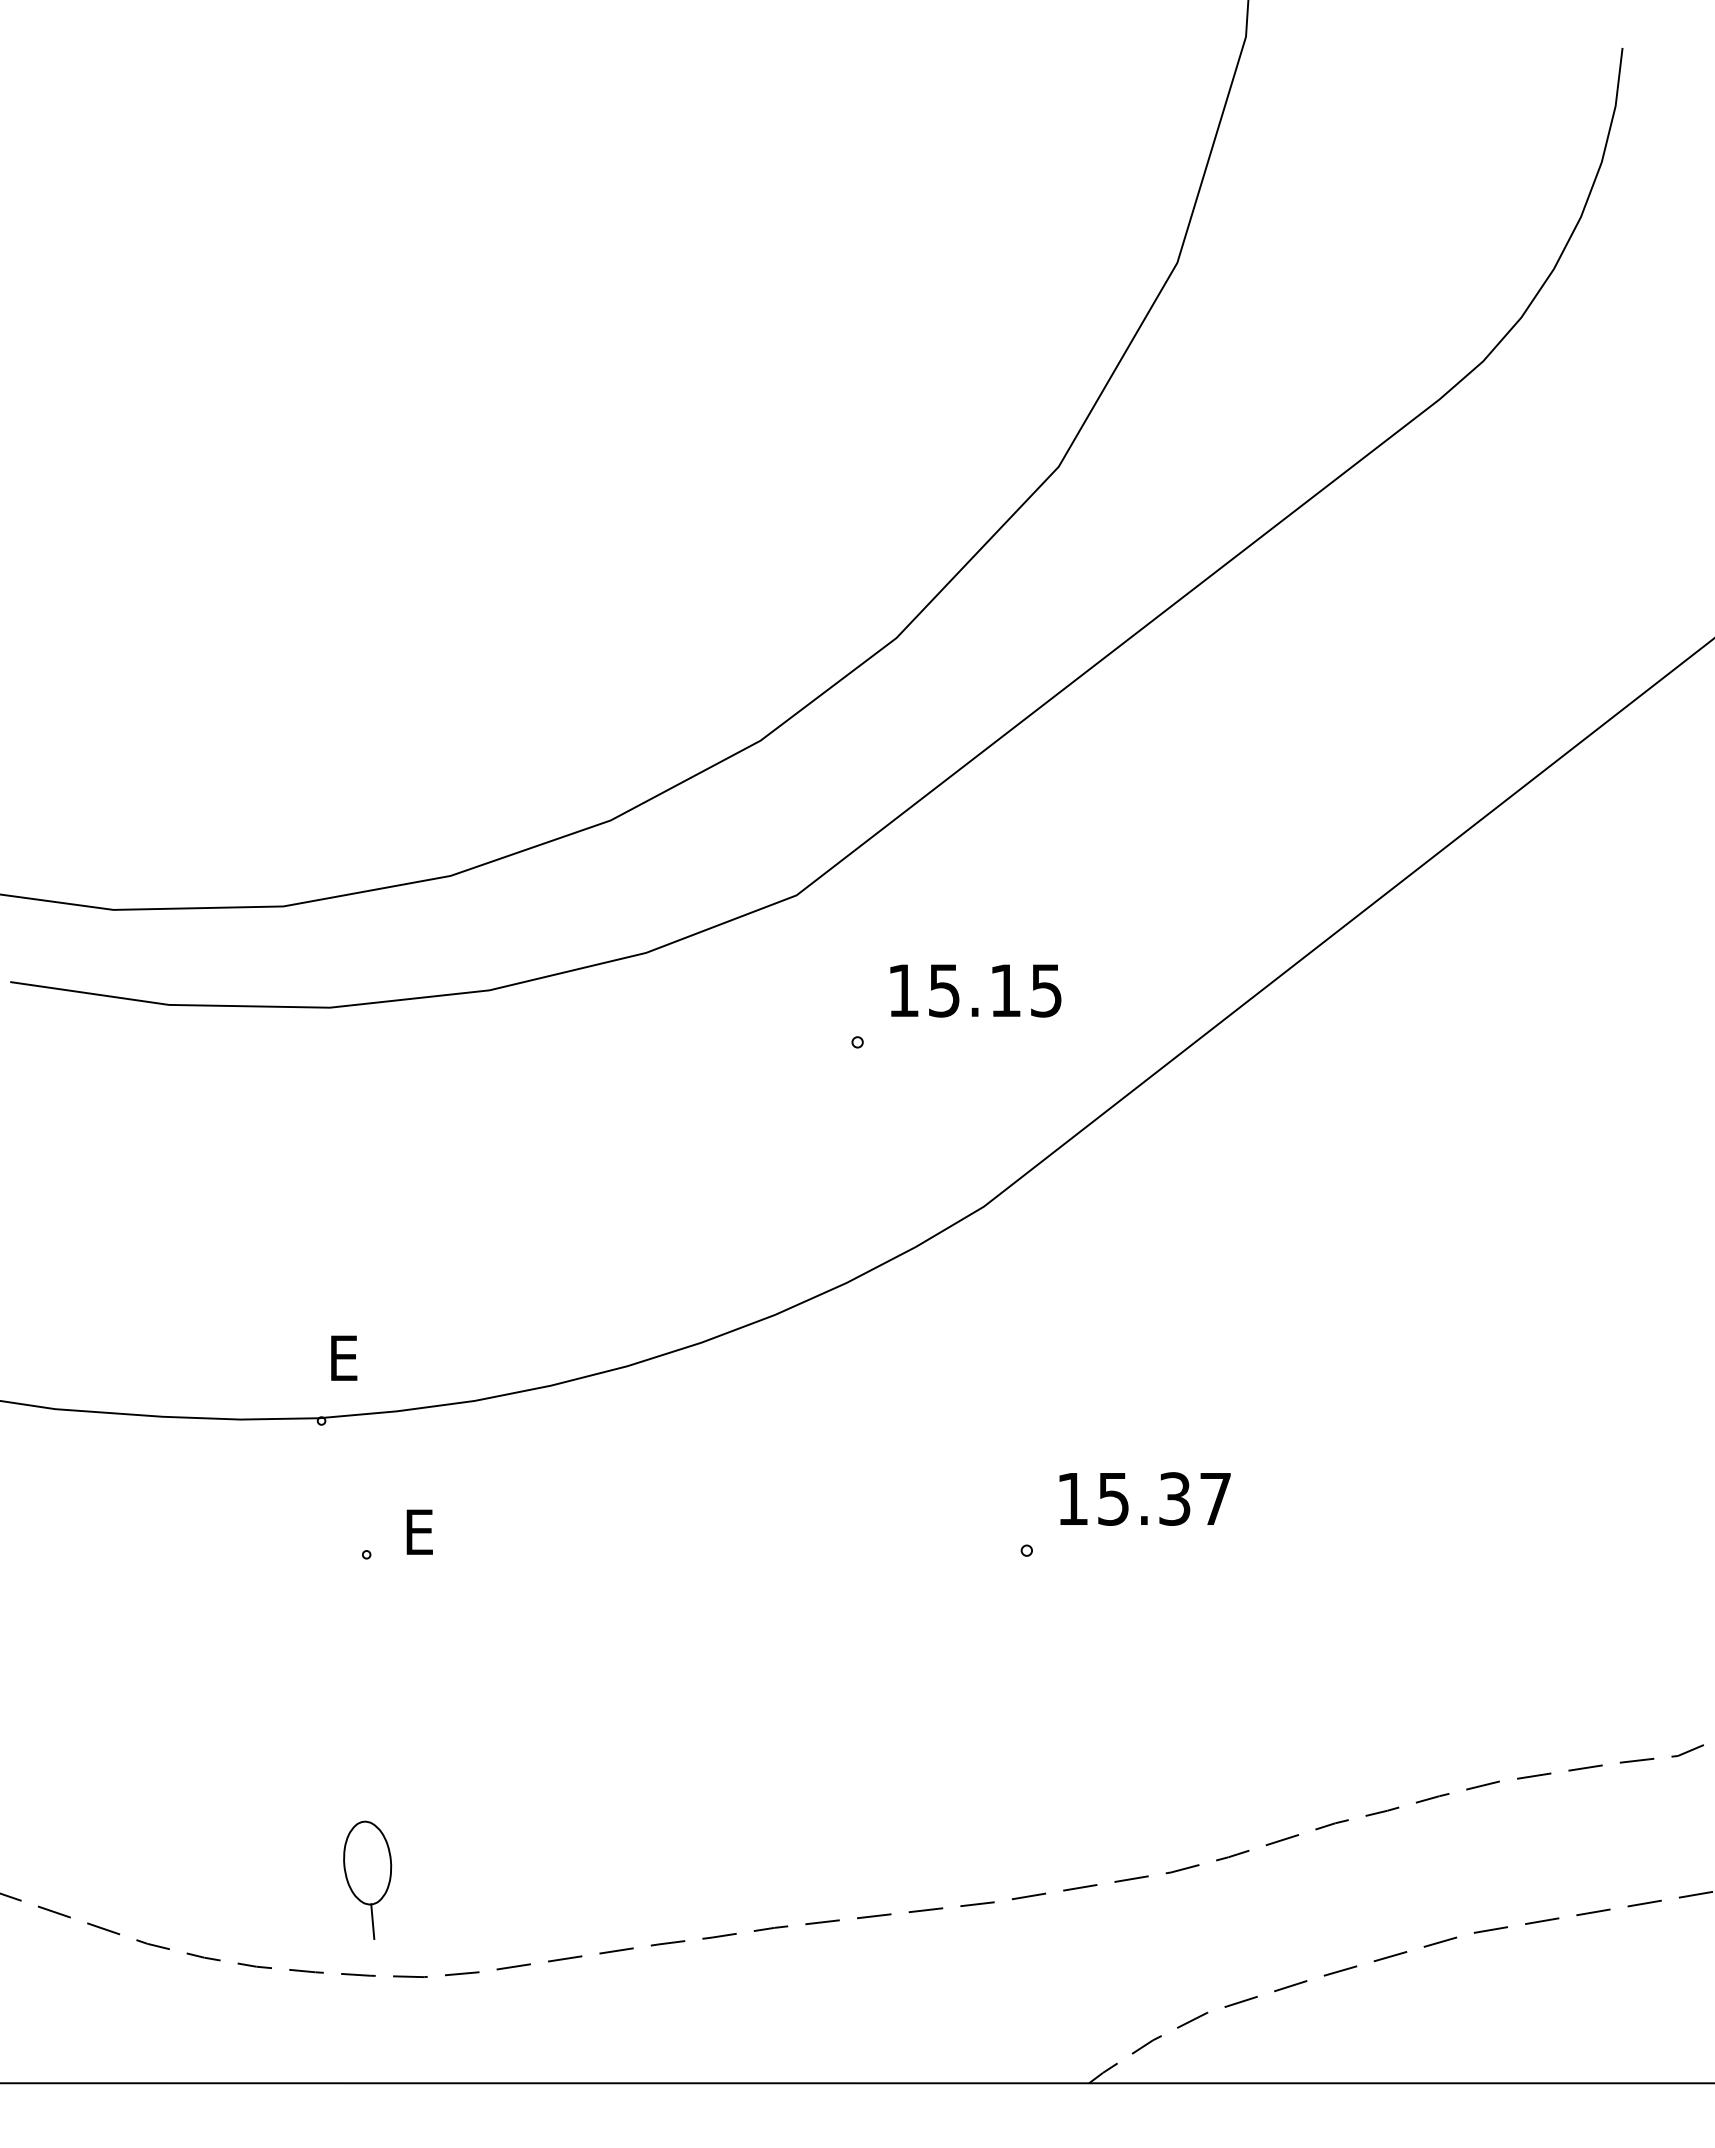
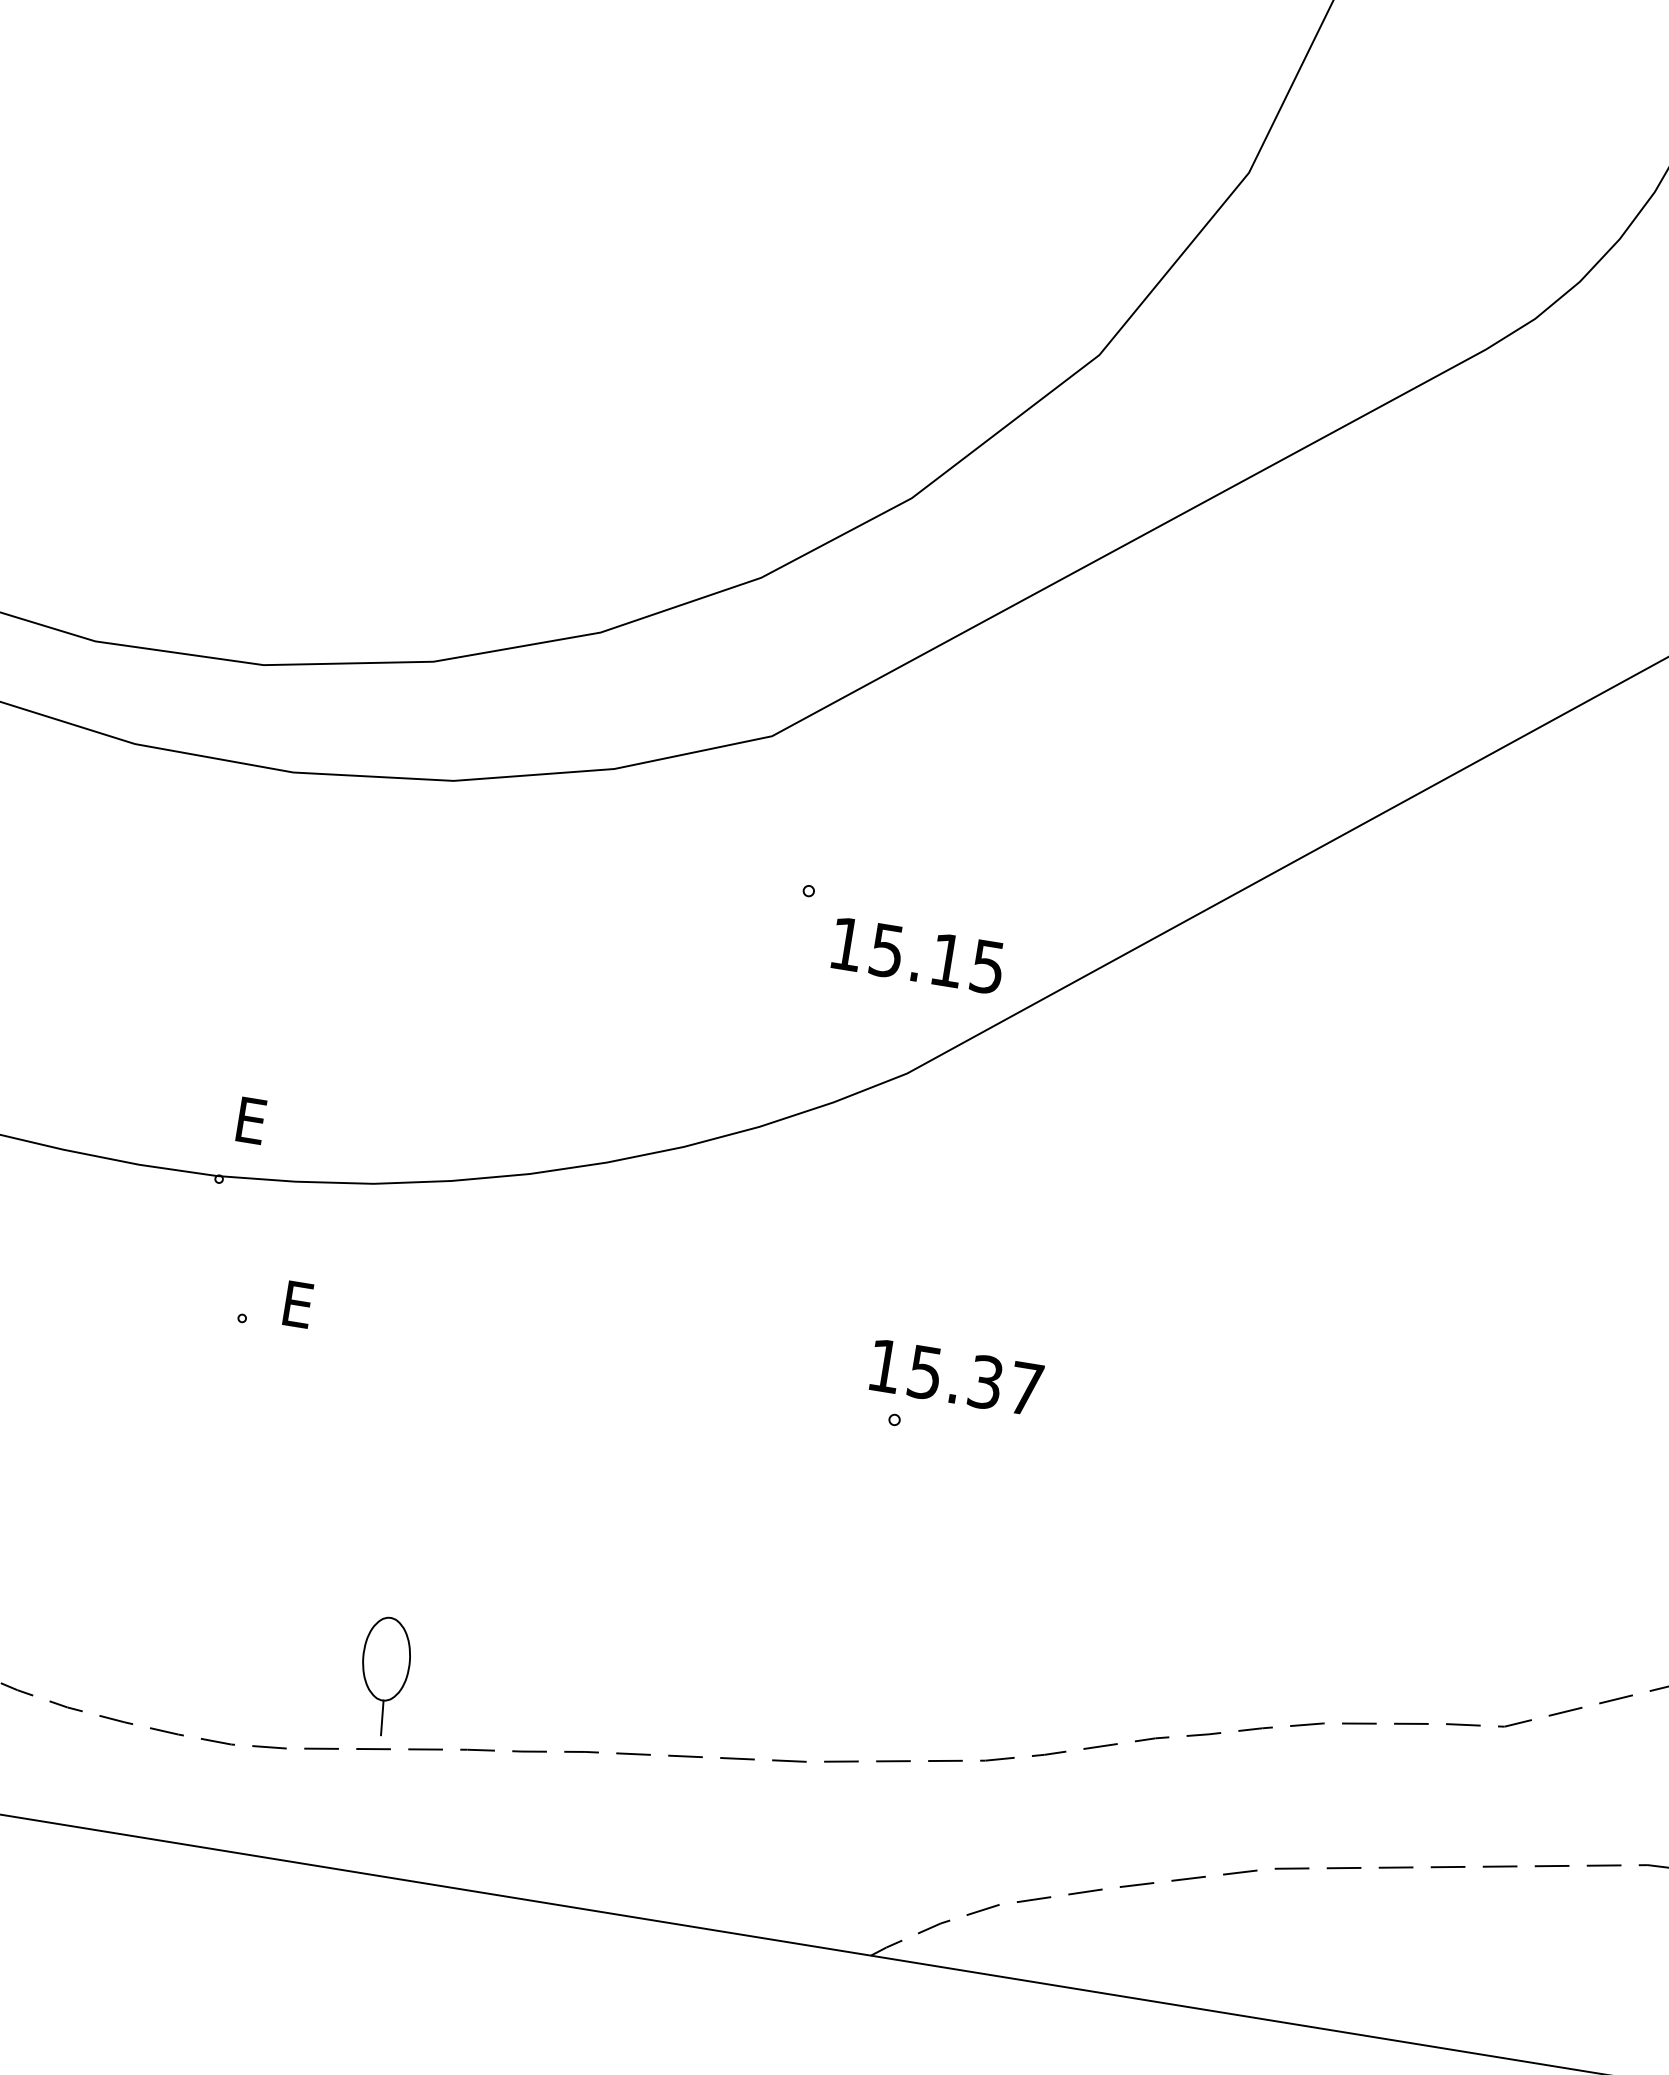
text: (975, 990) -> (917, 955), moved
text: (1144, 1498) -> (955, 1377), moved
part: (367, 1879) -> (383, 1675), moved

